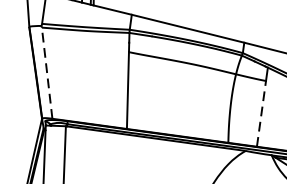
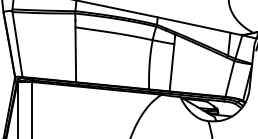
line: (47, 73) -> (17, 44), dashed -> solid
line: (260, 113) -> (171, 67), dashed -> solid

